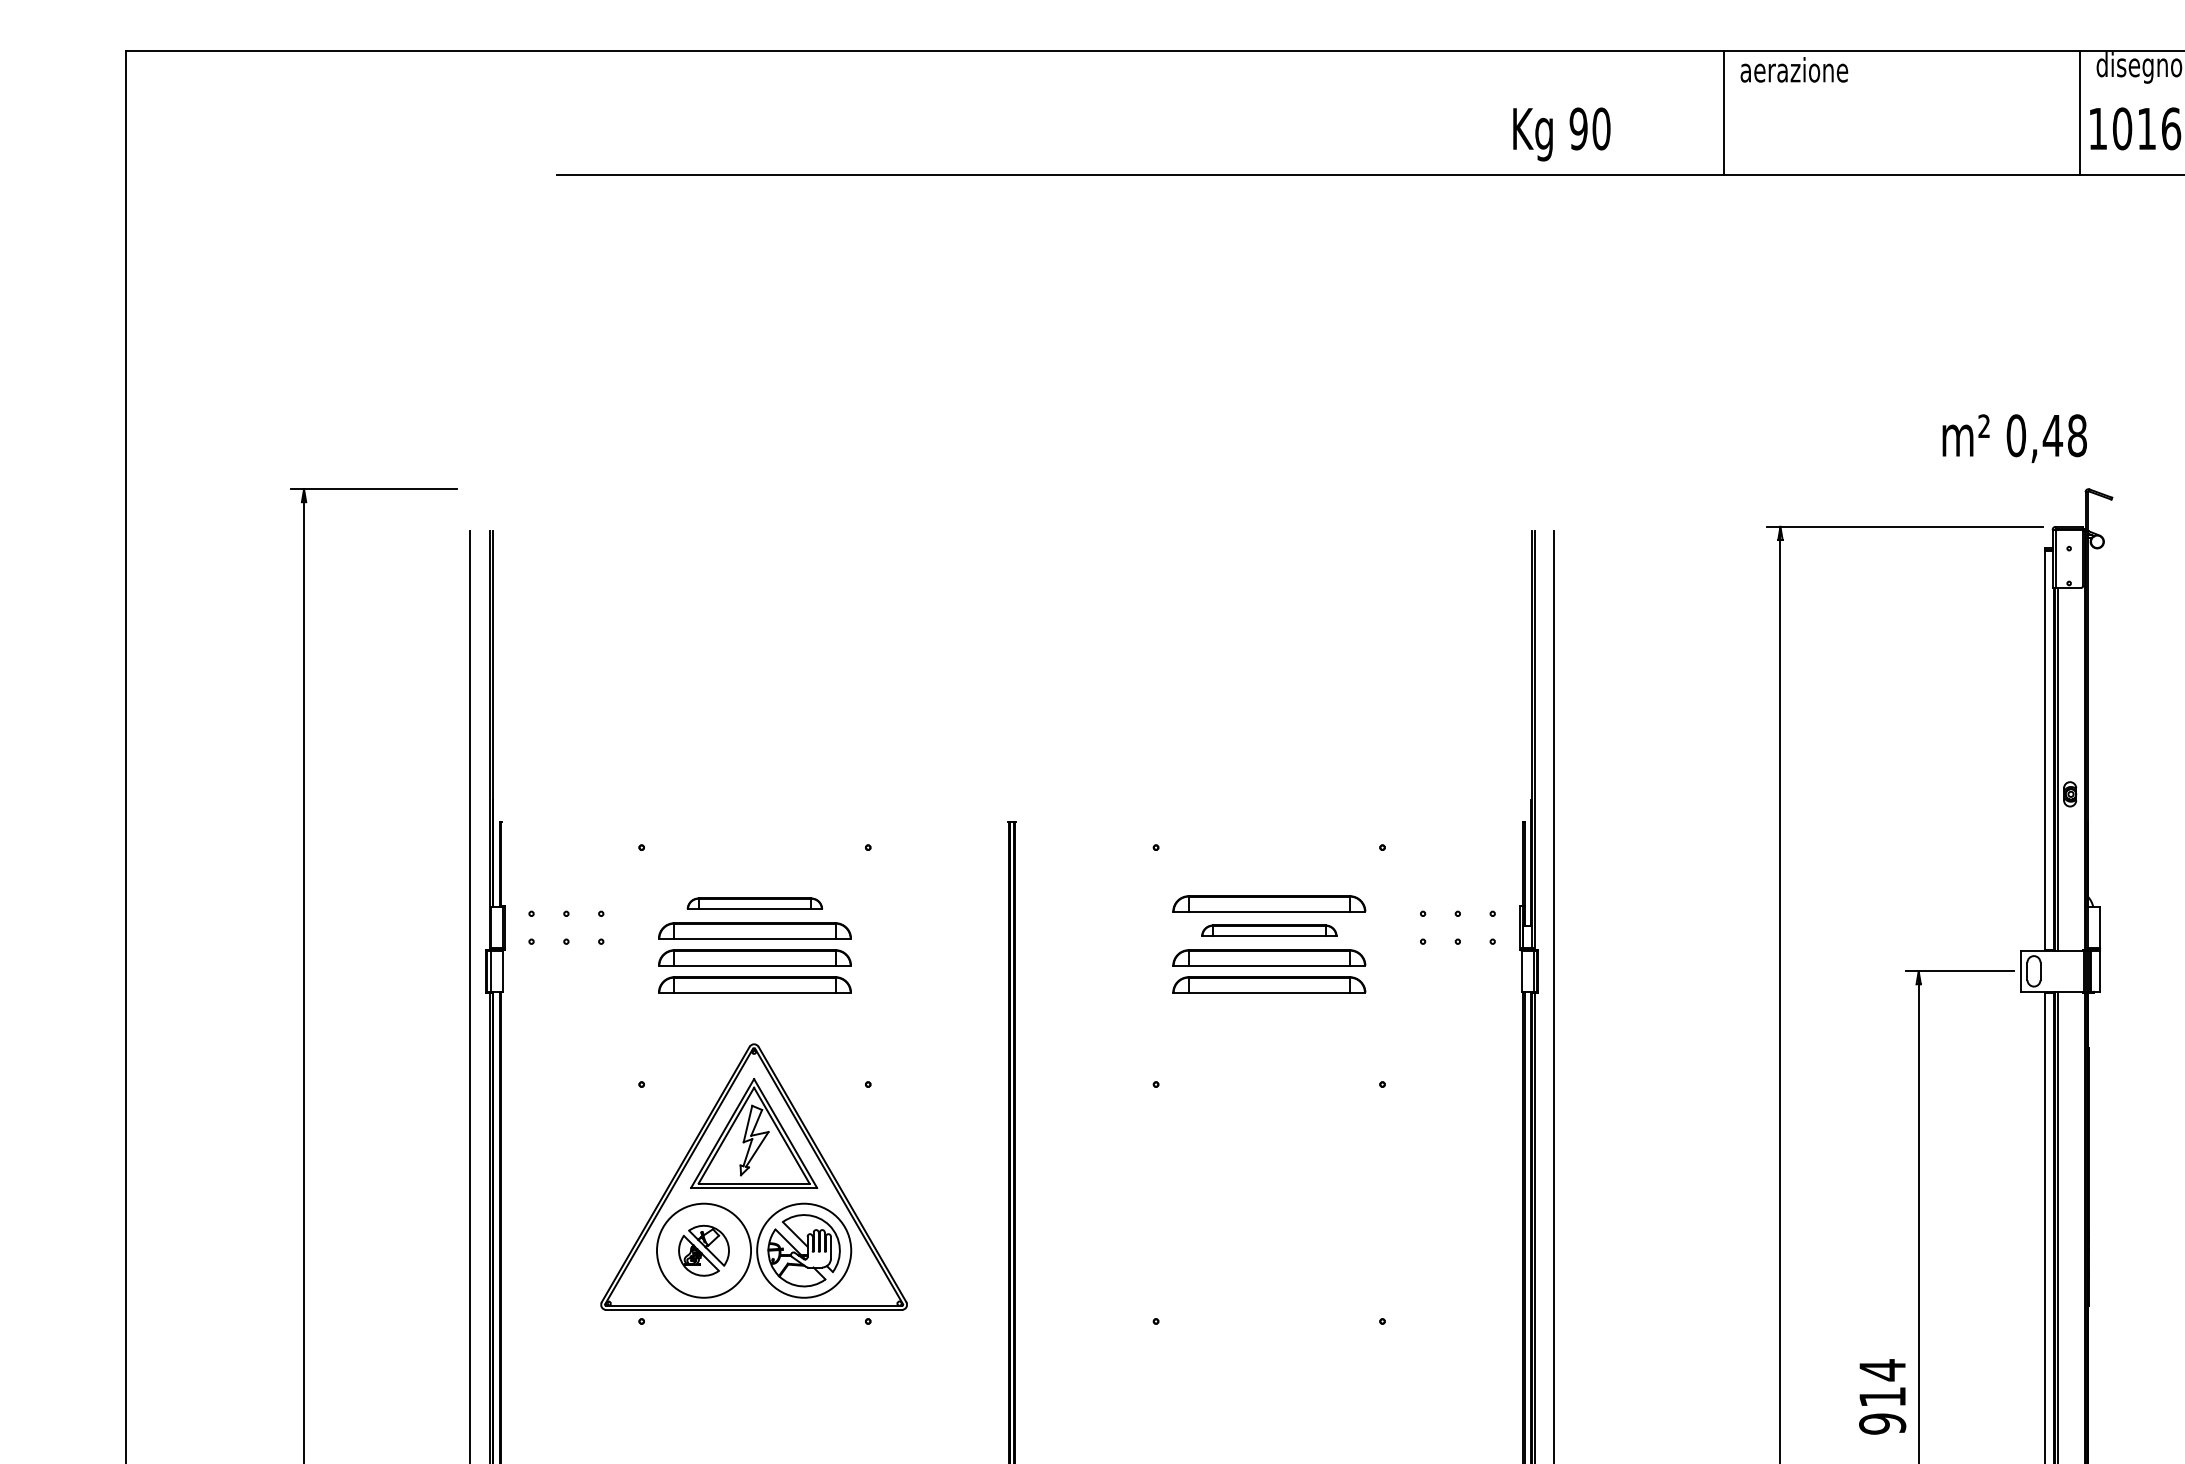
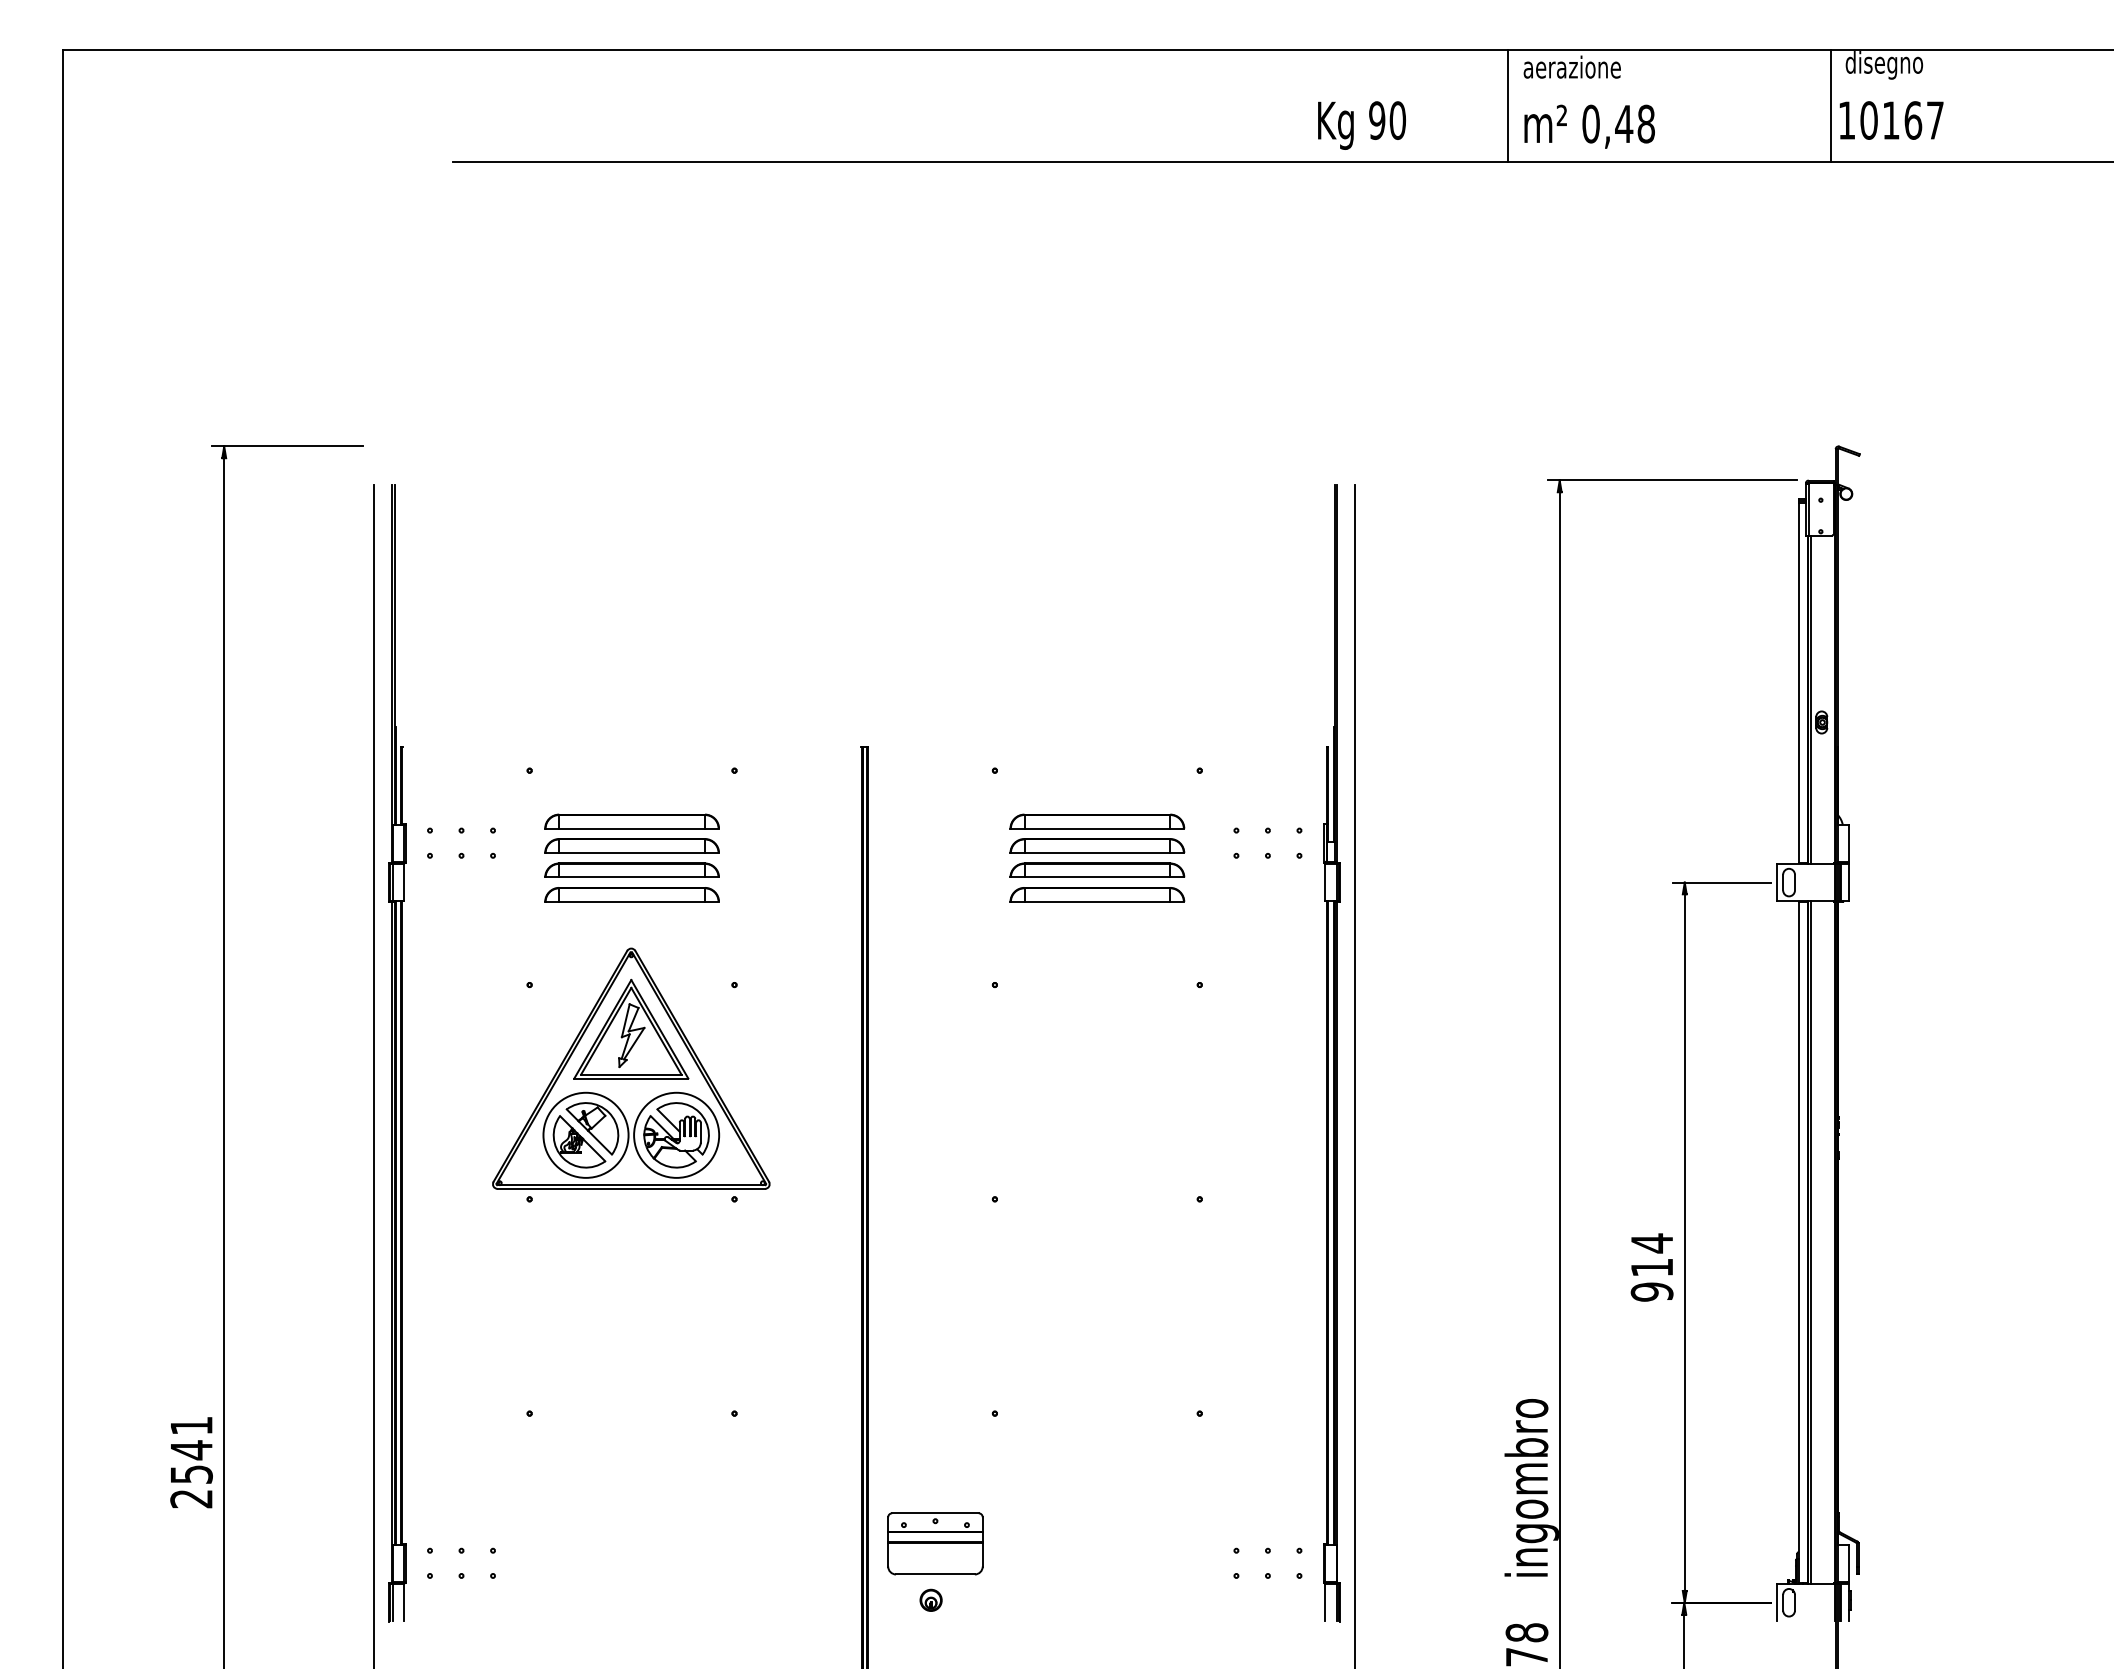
text: (2014, 438) -> (1589, 126), moved
part: (754, 903) -> (631, 821), size x1.43
part: (1269, 930) -> (1097, 845), size x1.43
part: (703, 1250) -> (585, 1135), size x1.43

